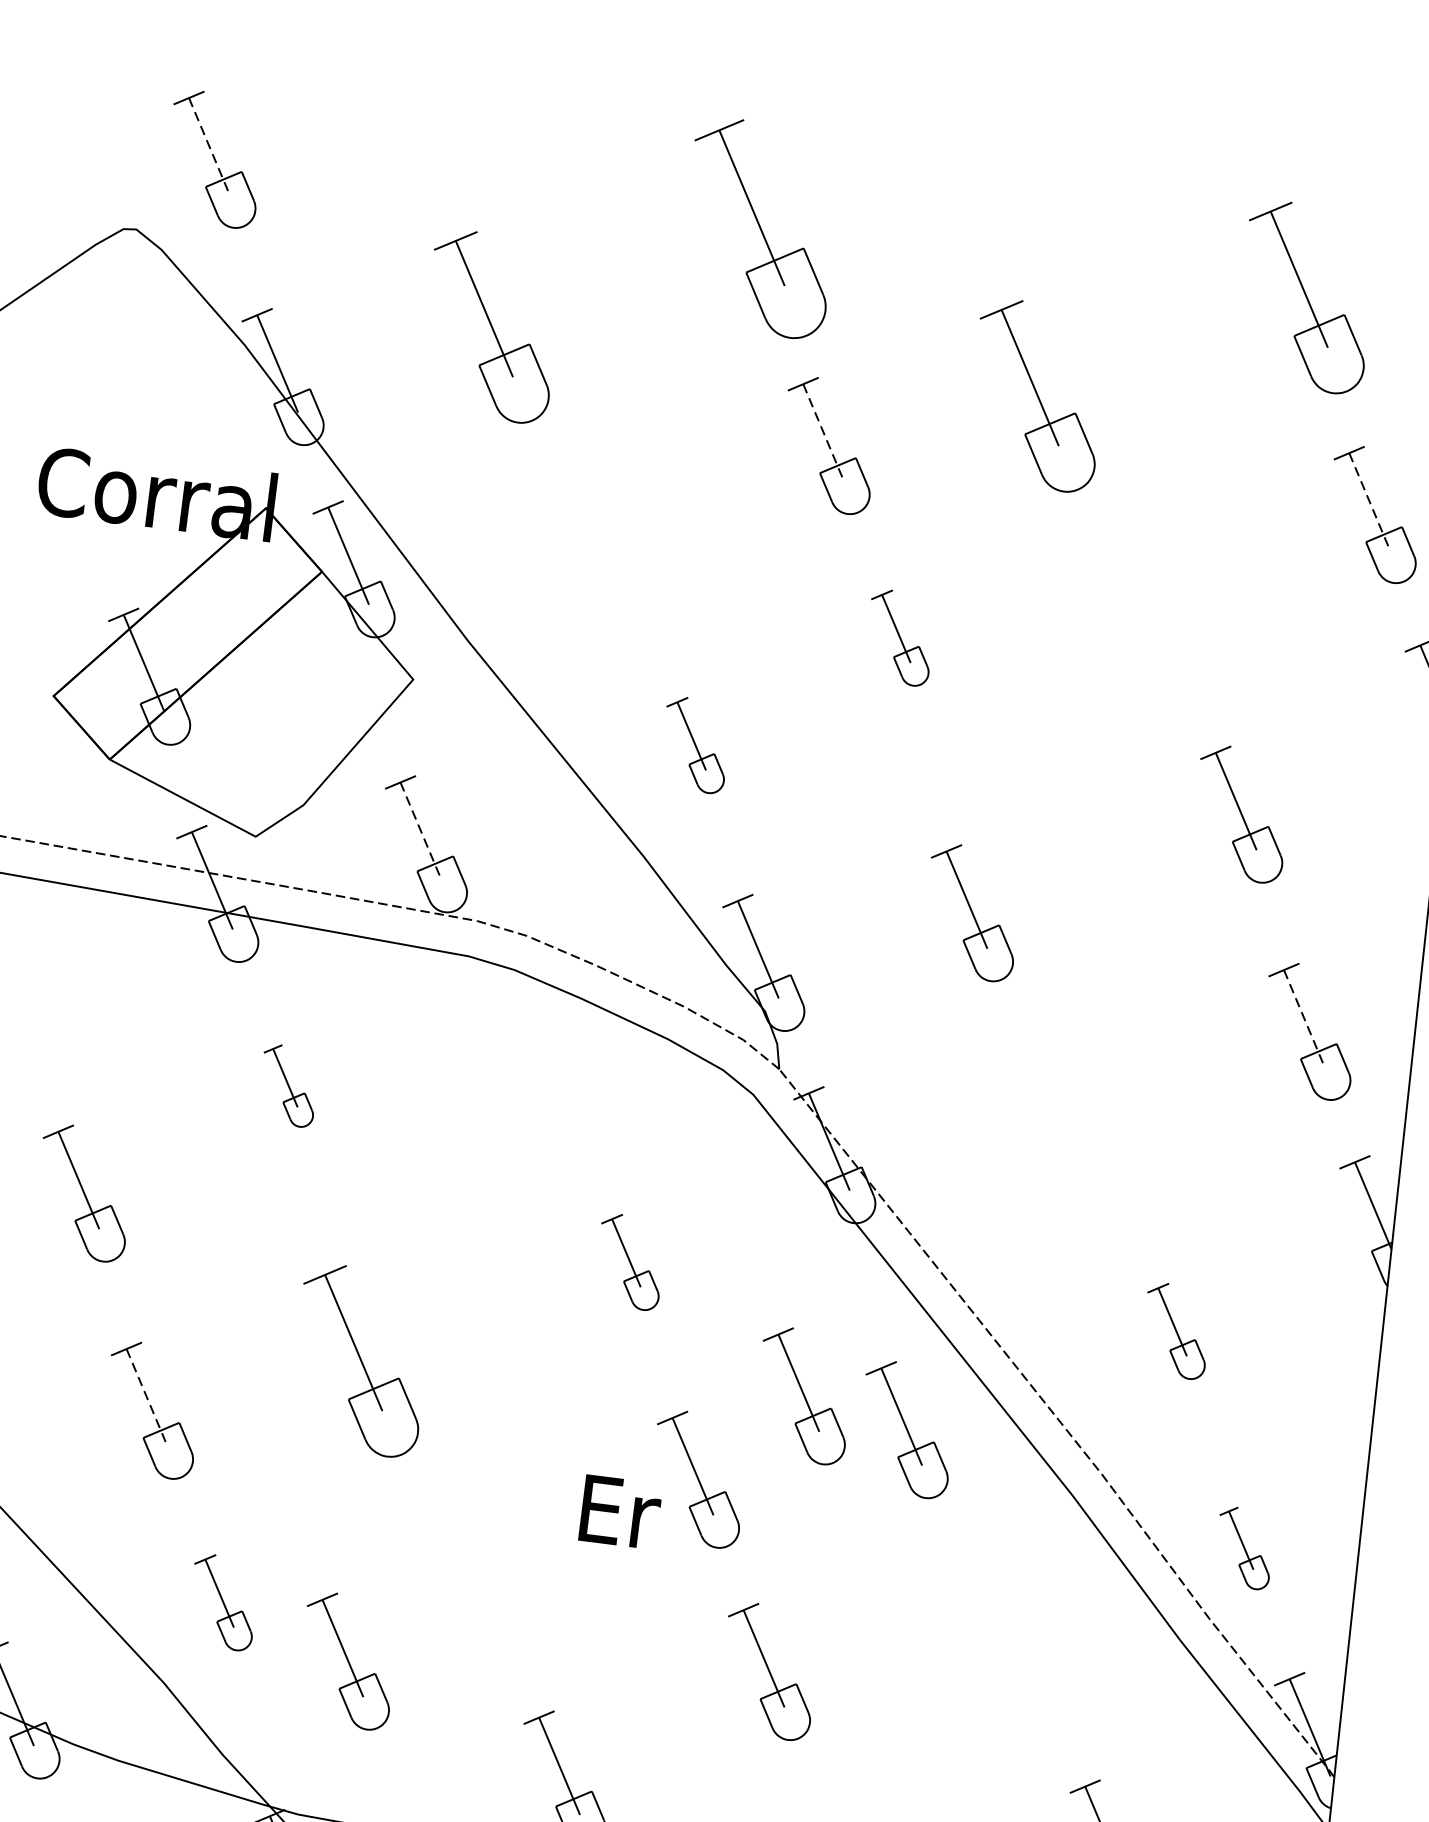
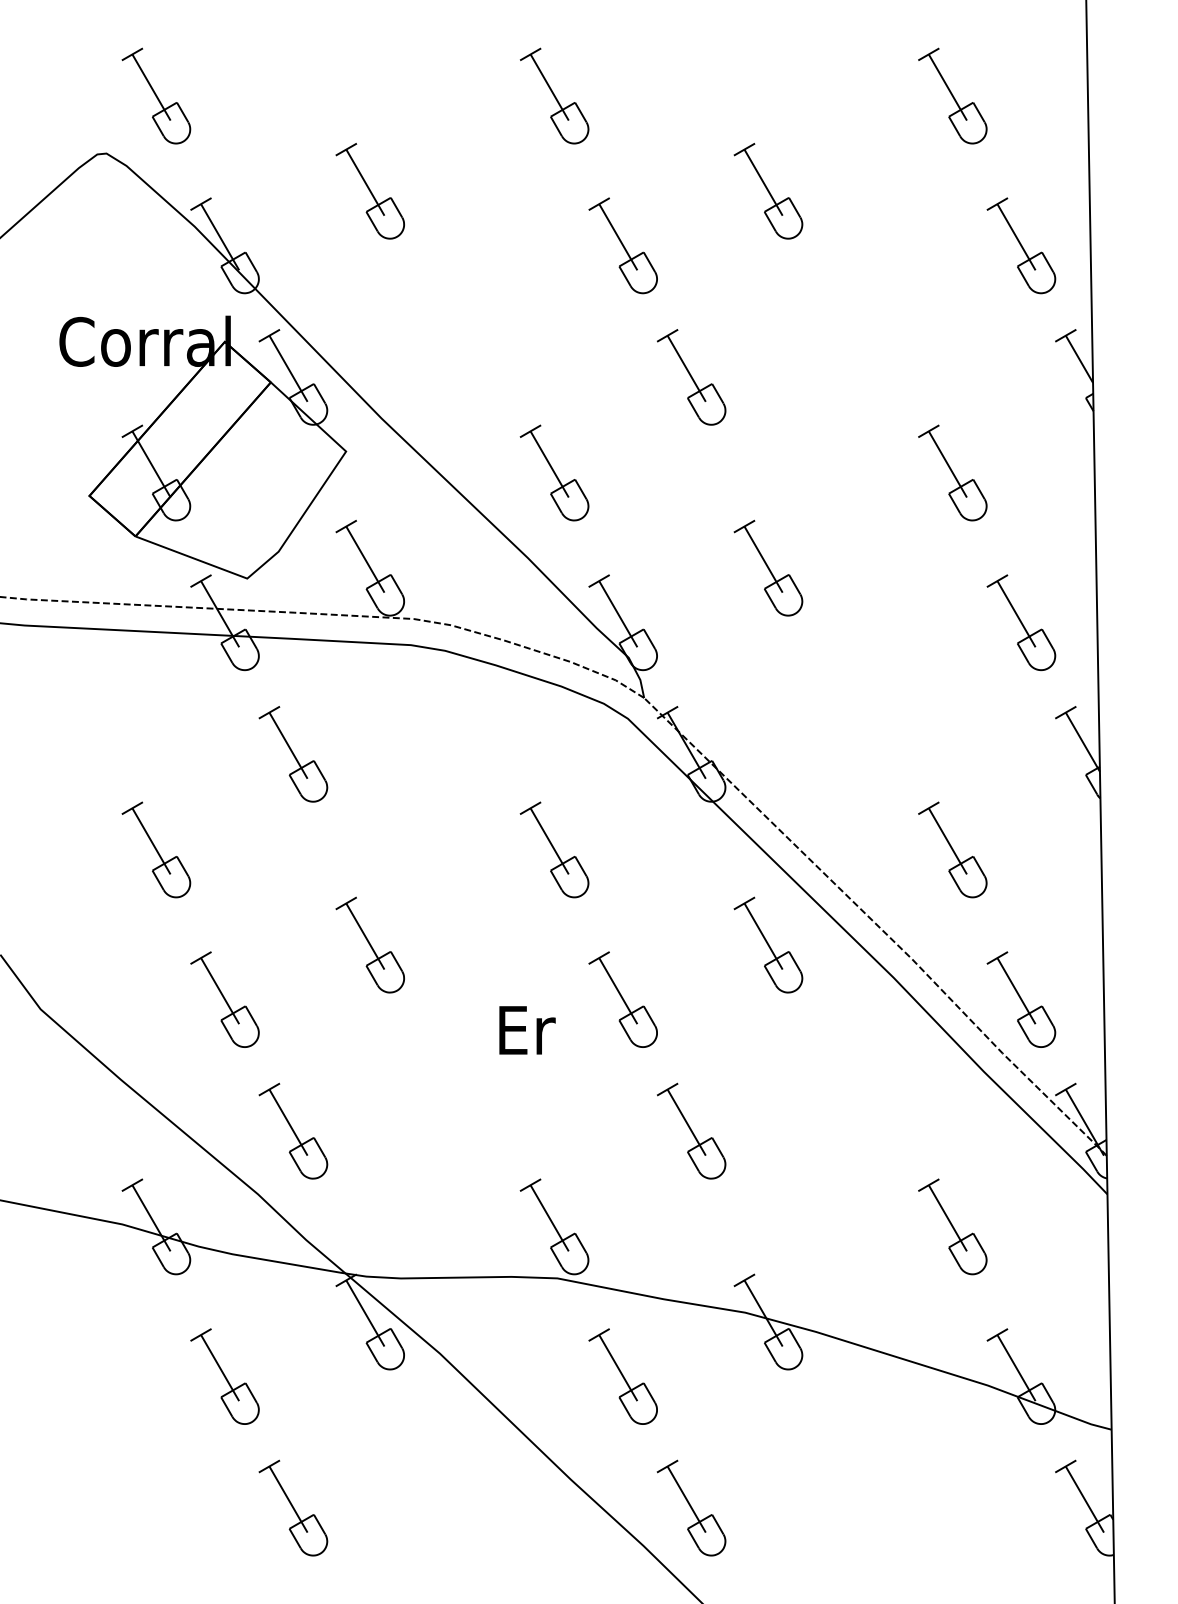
line: (209, 146) -> (151, 87), dashed -> solid
part: (760, 227) -> (554, 95), size x0.62
part: (1306, 296) -> (952, 95), size x0.71
part: (490, 327) -> (369, 191), size x0.71
part: (1037, 396) -> (768, 191), size x0.71
line: (823, 433) -> (618, 237), dashed -> solid
line: (1369, 502) -> (1016, 237), dashed -> solid
part: (899, 637) -> (691, 377), size x1.43
part: (695, 744) -> (554, 472), size x1.43
line: (420, 832) -> (365, 560), dashed -> solid
line: (1304, 1019) -> (1016, 614), dashed -> solid
part: (288, 1085) -> (293, 754), size x1.67
part: (630, 1261) -> (554, 849), size x1.43
part: (1175, 1330) -> (952, 849), size x1.43
part: (359, 1359) -> (369, 944), size x0.71
part: (804, 1394) -> (691, 929), removed
line: (147, 1398) -> (220, 991), dashed -> solid
text: (620, 1512) -> (527, 1030), moved
part: (1244, 1548) -> (1021, 999), size x1.67
part: (223, 1601) -> (293, 1130), size x1.43
part: (348, 1660) -> (388, 1161), removed

